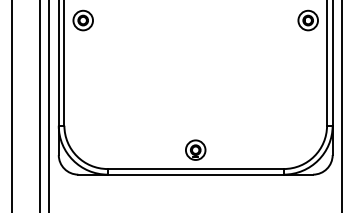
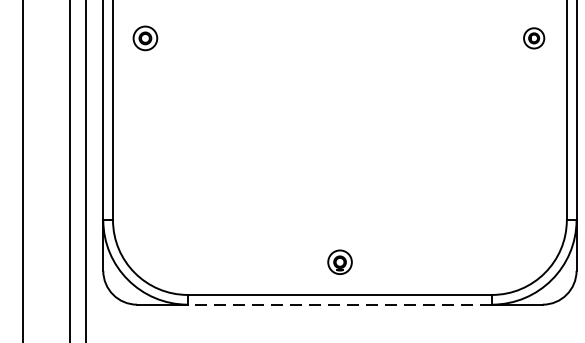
part: (82, 20) -> (144, 38), size x0.7
part: (307, 20) -> (533, 38), size x0.6
part: (195, 149) -> (339, 261), size x0.7
line: (195, 174) -> (339, 304), solid -> dashed

